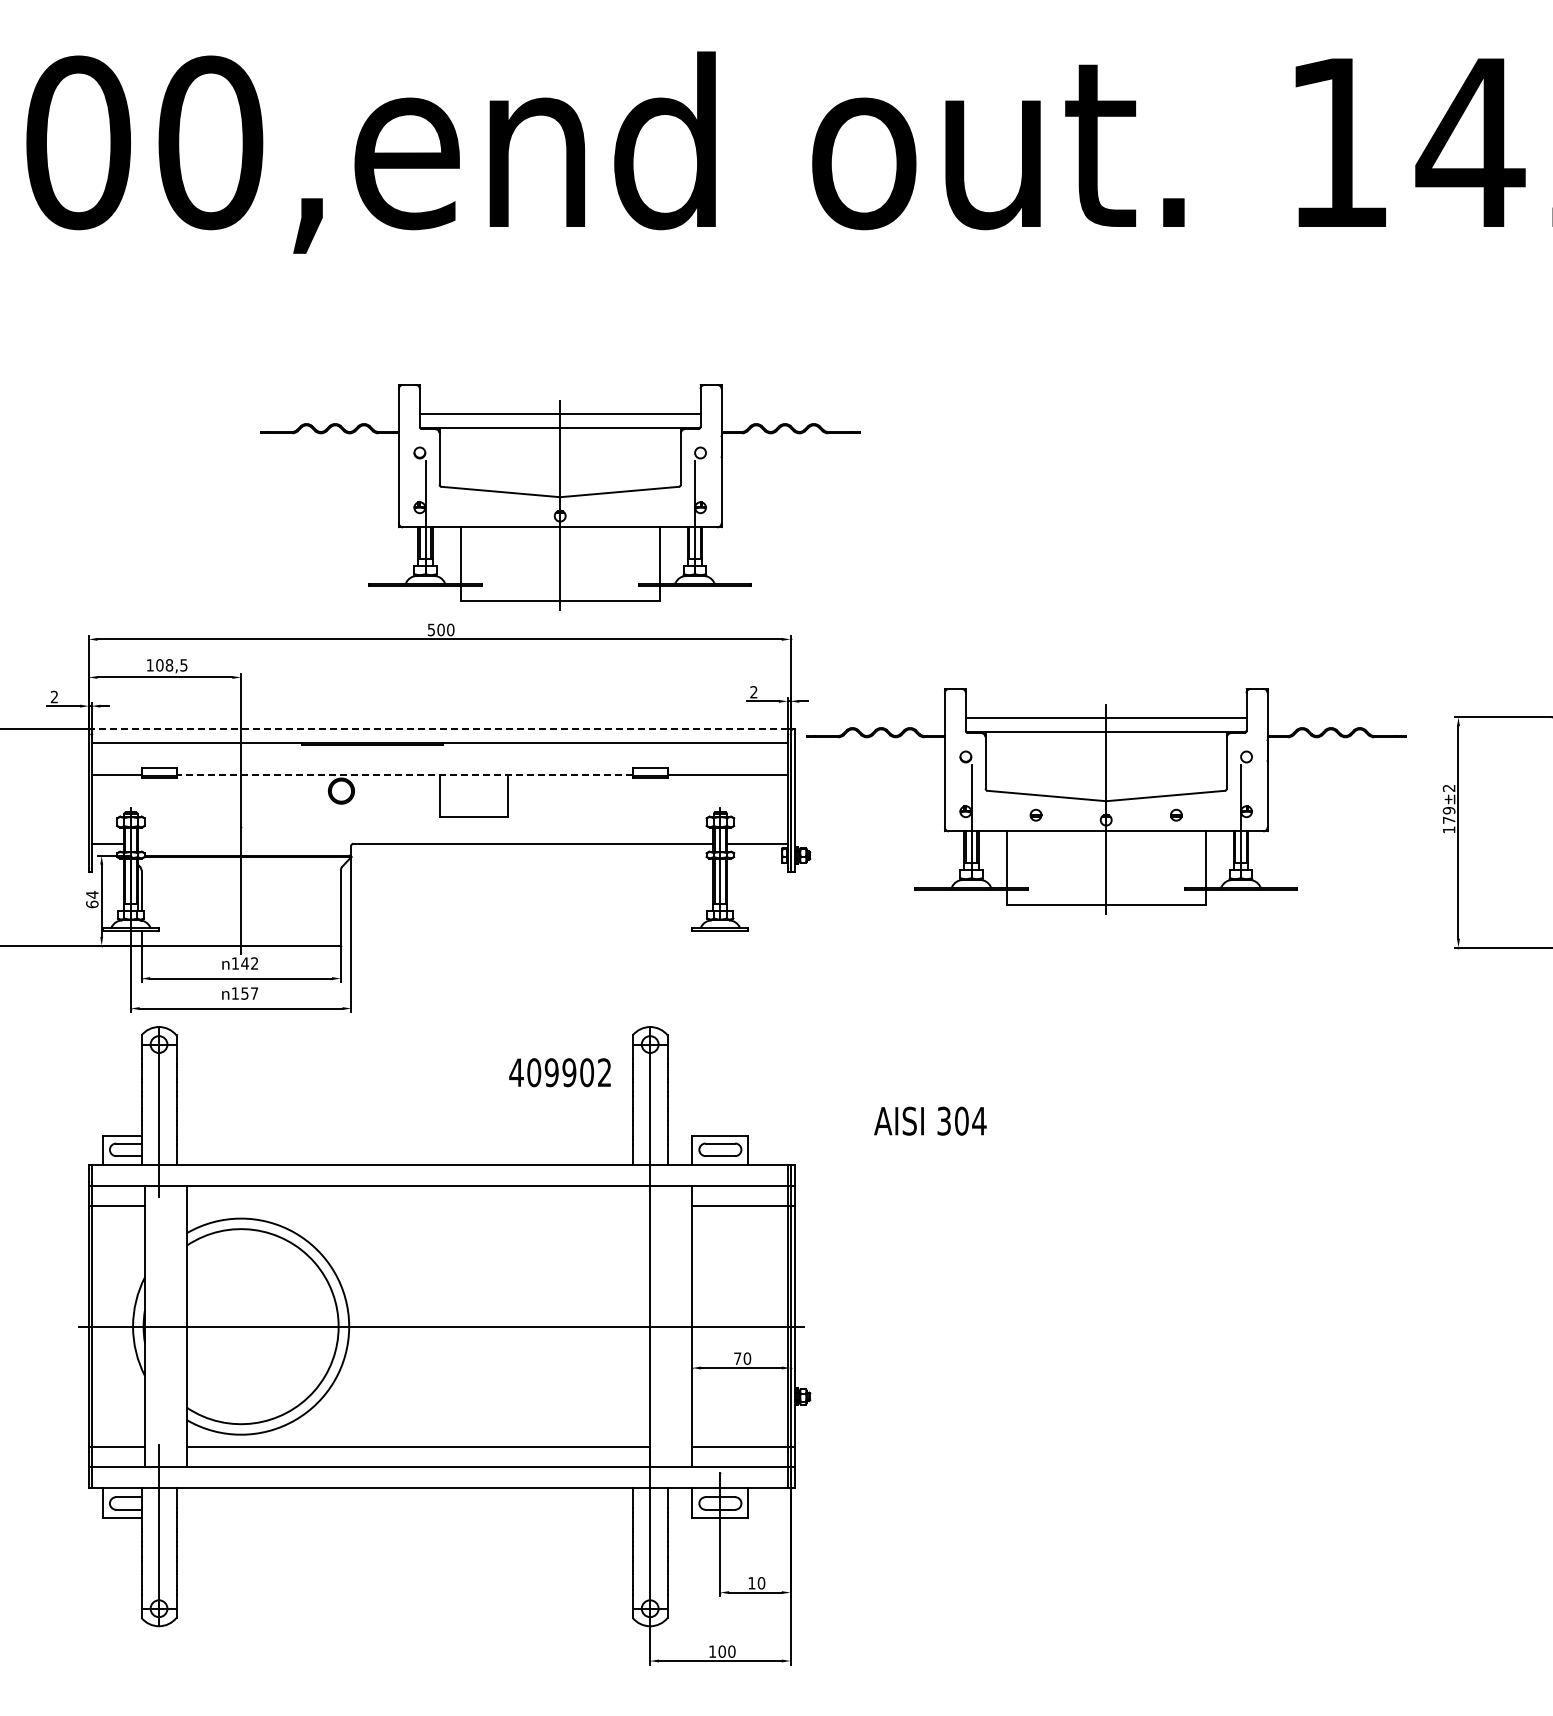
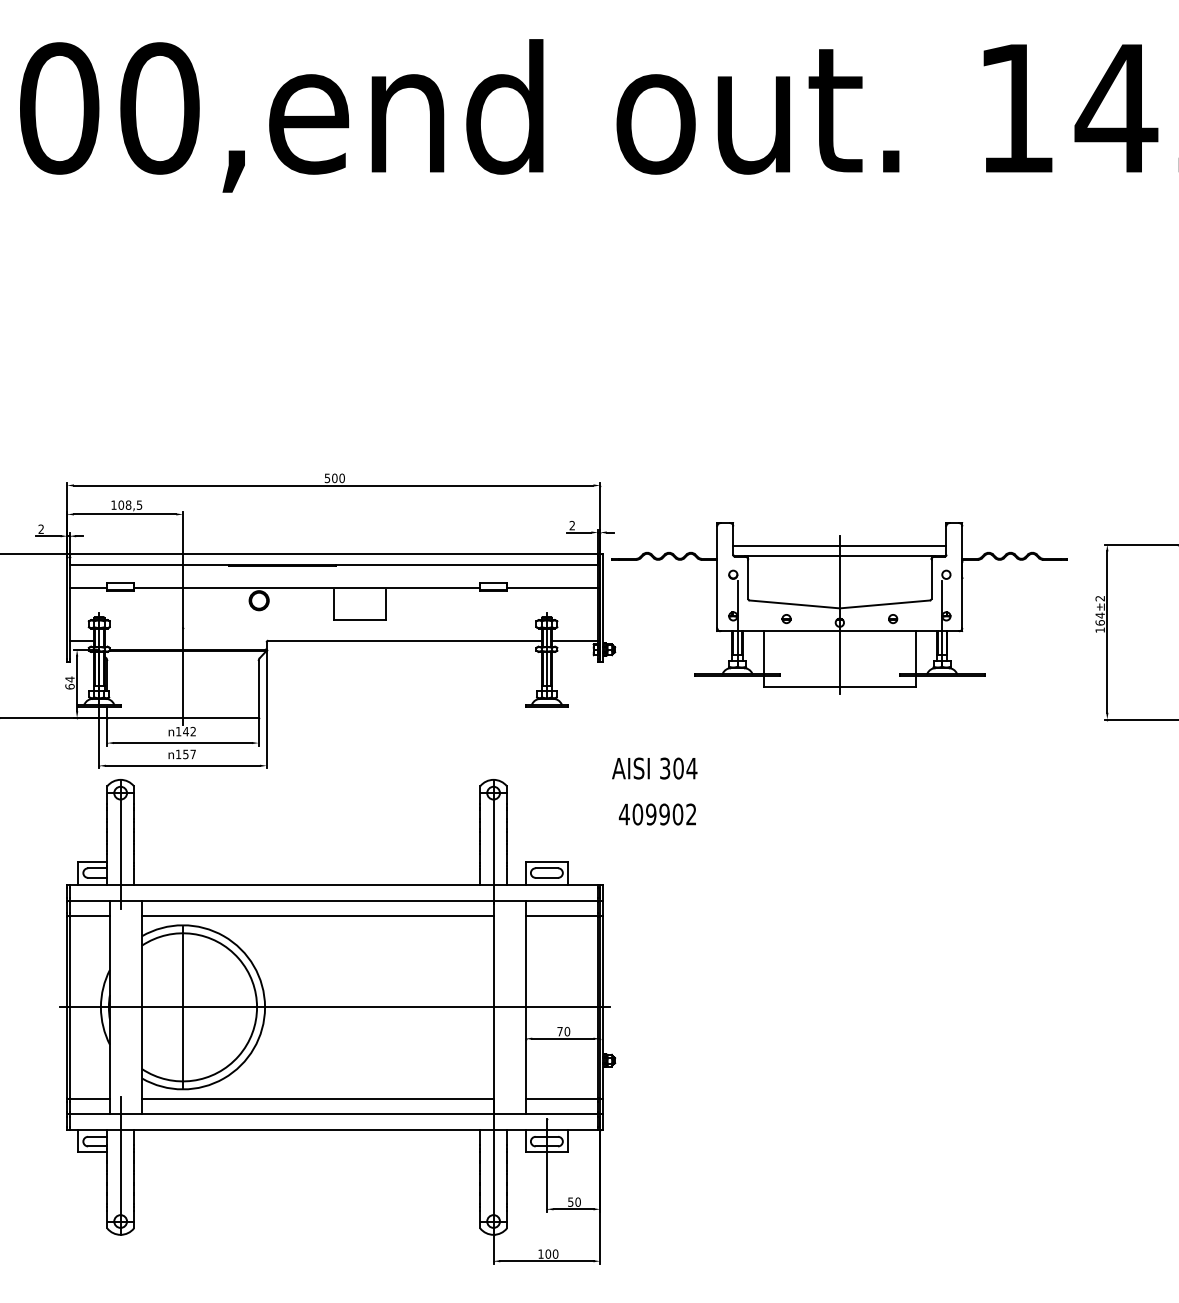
part: (560, 497) -> (425, 377), removed
line: (439, 729) -> (333, 553), dashed -> solid
line: (404, 775) -> (307, 588), dashed -> solid
text: (1448, 814) -> (1099, 618), 179 -> 164
text: (559, 1072) -> (657, 814), moved
text: (930, 1120) -> (654, 768), moved
line: (418, 1205) -> (317, 915), added
line: (241, 1326) -> (183, 1007), added
text: (751, 1583) -> (570, 1202), 10 -> 50

